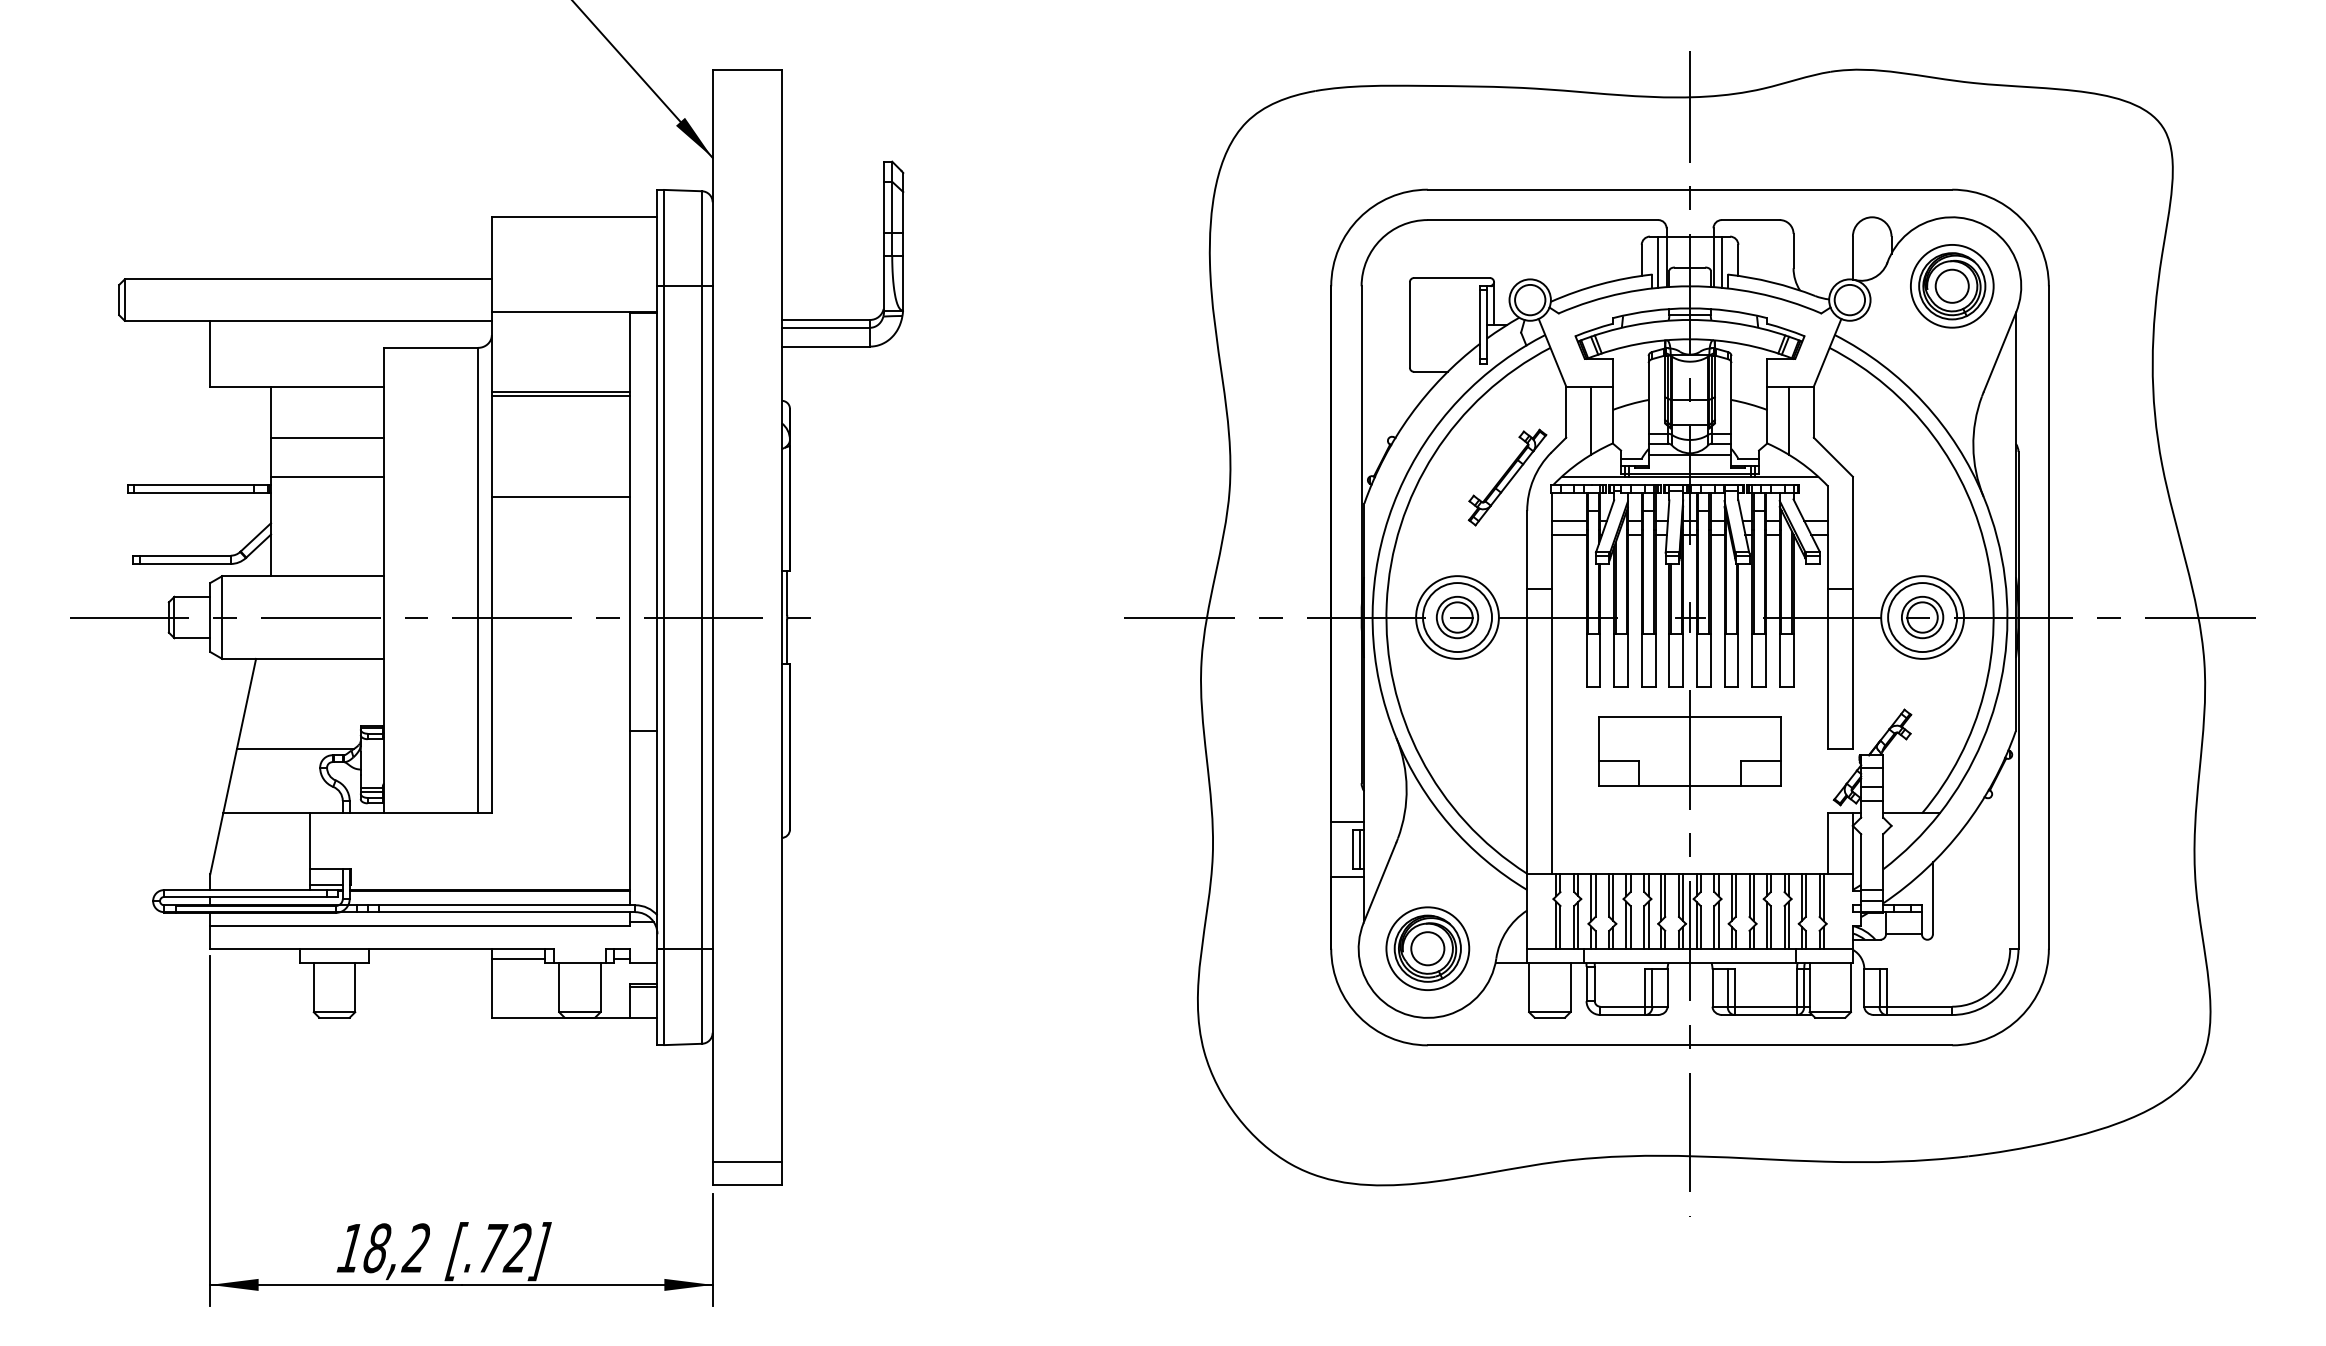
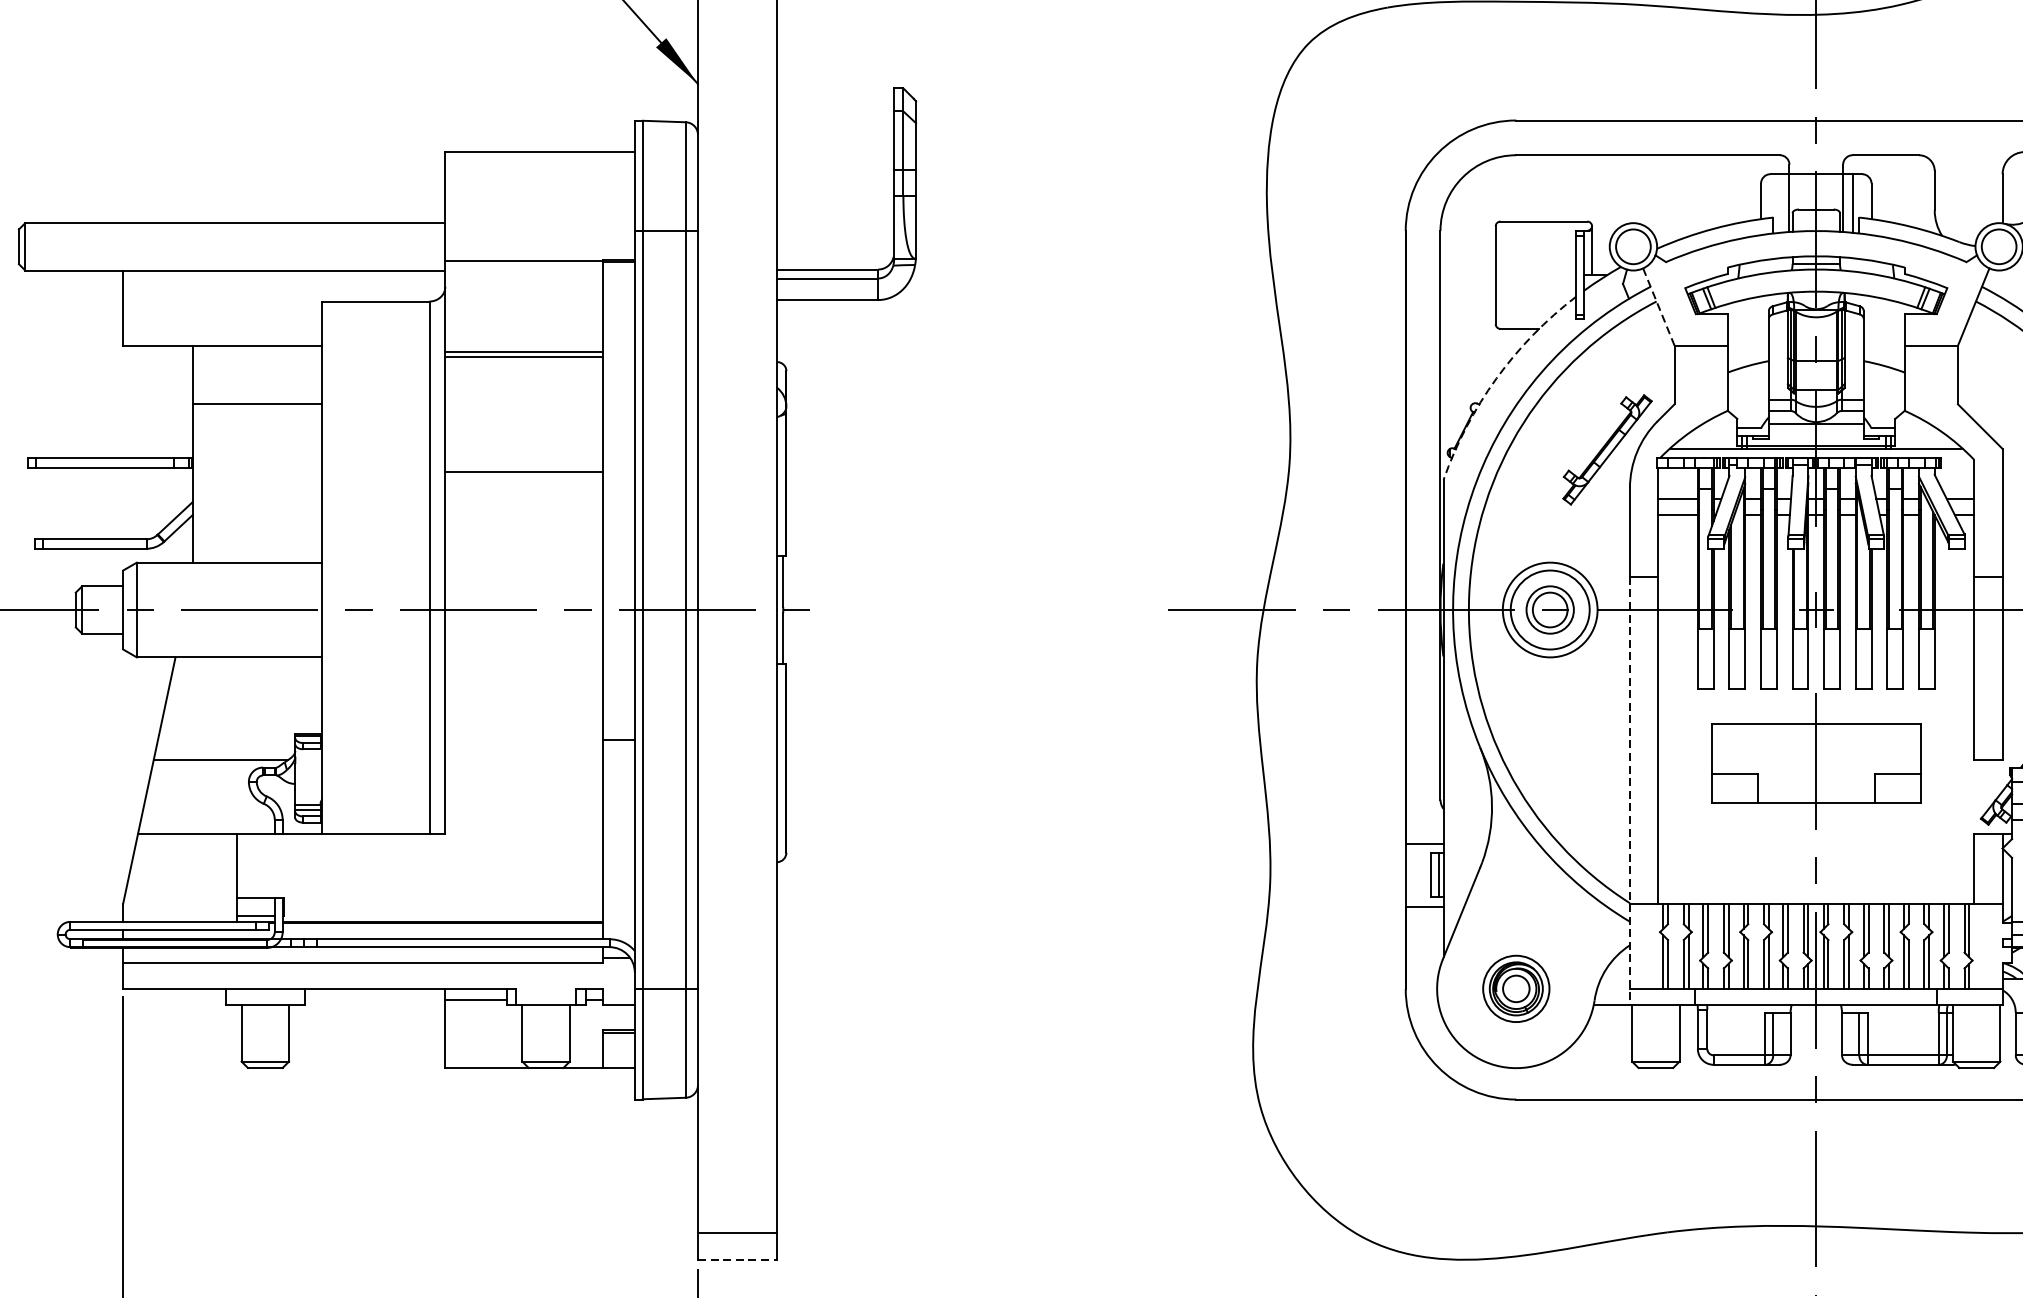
line: (1658, 261) -> (1780, 202), removed
line: (1552, 352) -> (1658, 306), solid -> dashed
arc: (1410, 415) -> (1496, 378), solid -> dashed
line: (1591, 420) -> (1703, 384), removed
line: (1789, 420) -> (1930, 384), removed
line: (327, 476) -> (257, 448), removed
line: (1527, 776) -> (1630, 791), solid -> dashed
part: (1427, 948) -> (1515, 988), size x0.7
line: (747, 1185) -> (737, 1259), solid -> dashed

